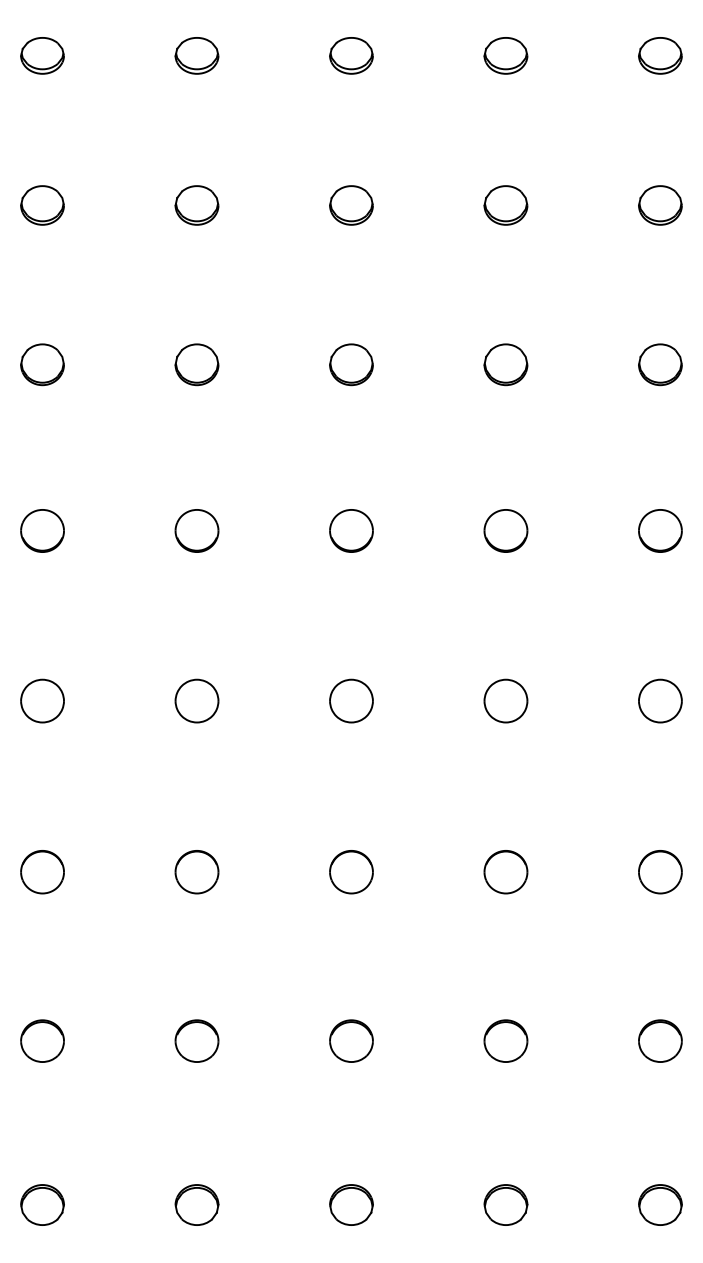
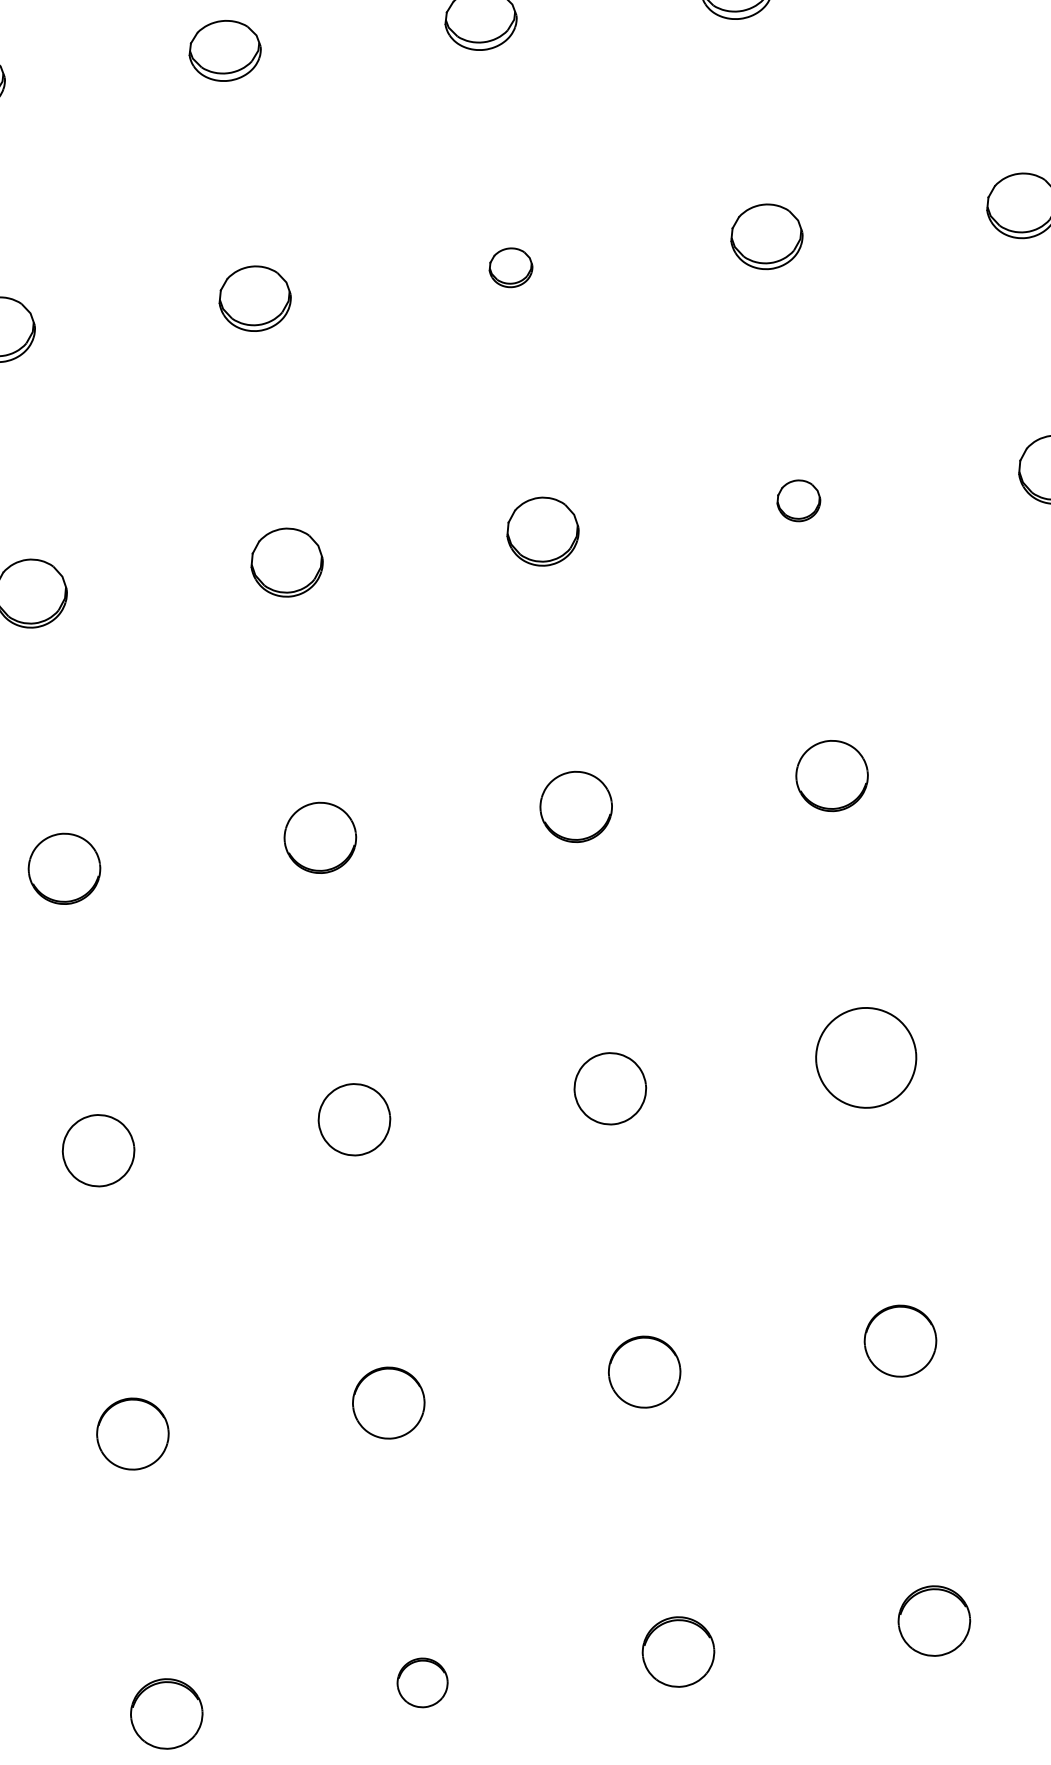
part: (351, 205) -> (511, 267), size x0.6
part: (505, 364) -> (797, 500), size x0.6
part: (505, 700) -> (865, 1056), size x1.4
part: (196, 1040) -> (421, 1682), size x0.7

